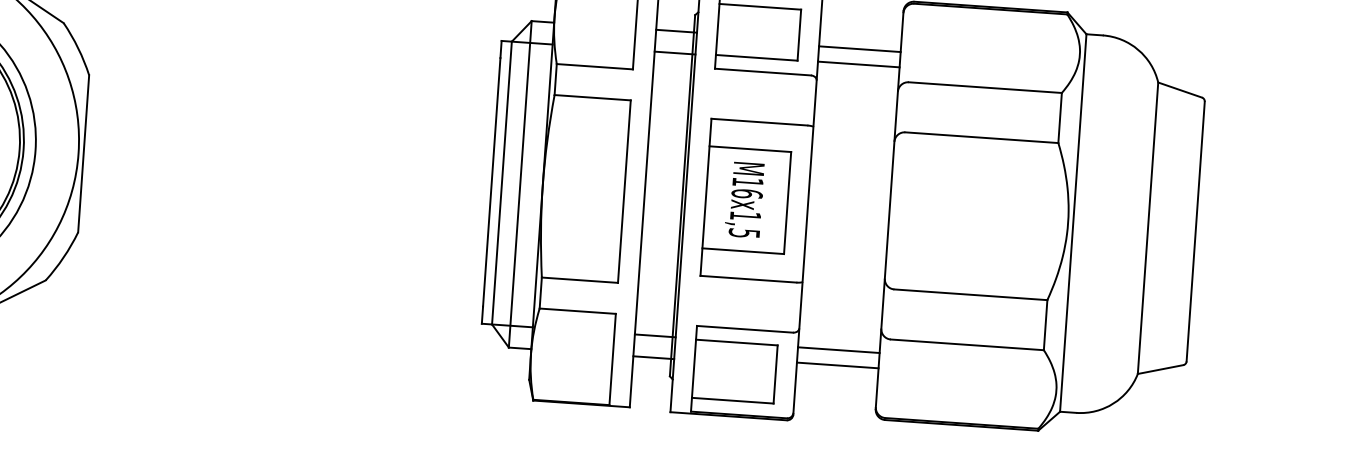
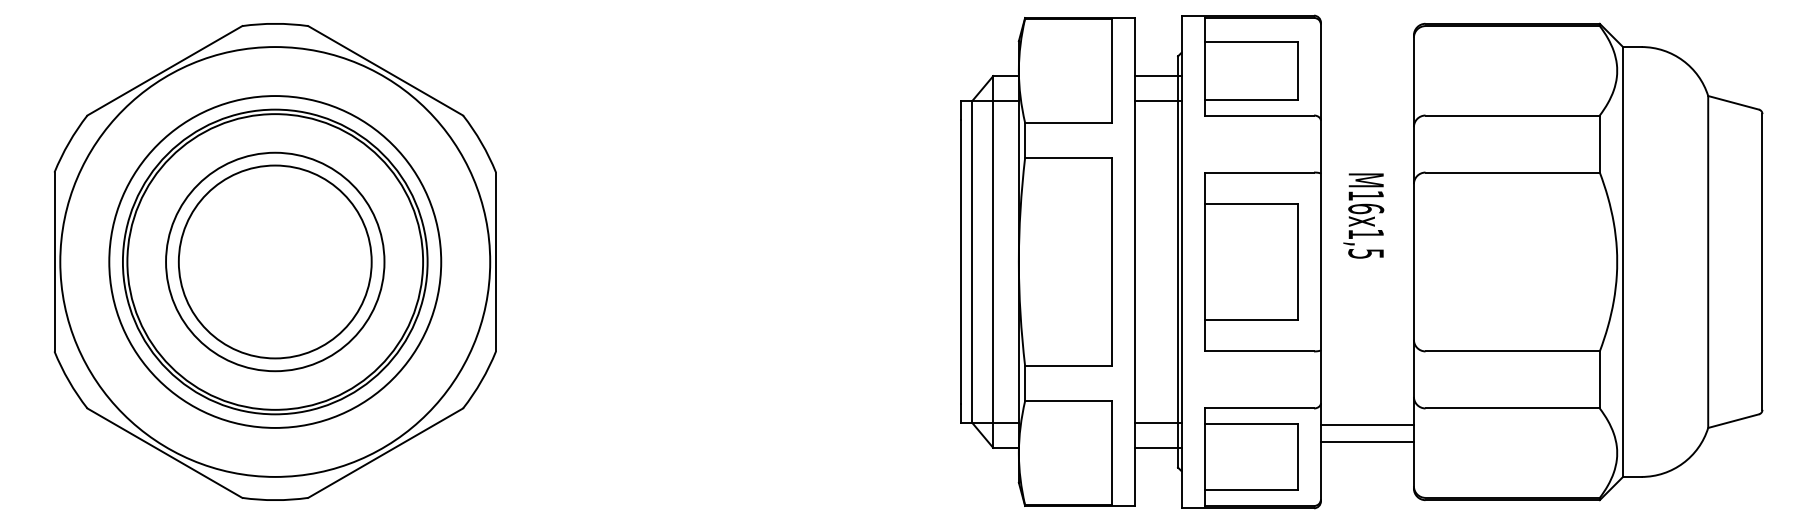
line: (859, 48) -> (1366, 81), removed
line: (857, 64) -> (1366, 99), removed
text: (744, 199) -> (1363, 215), moved

